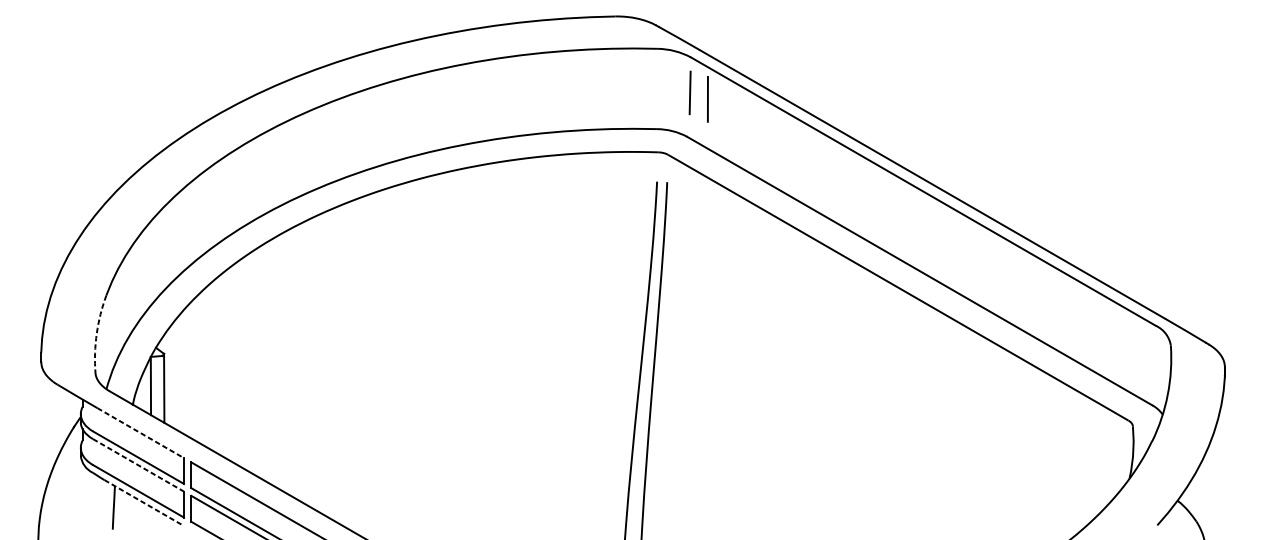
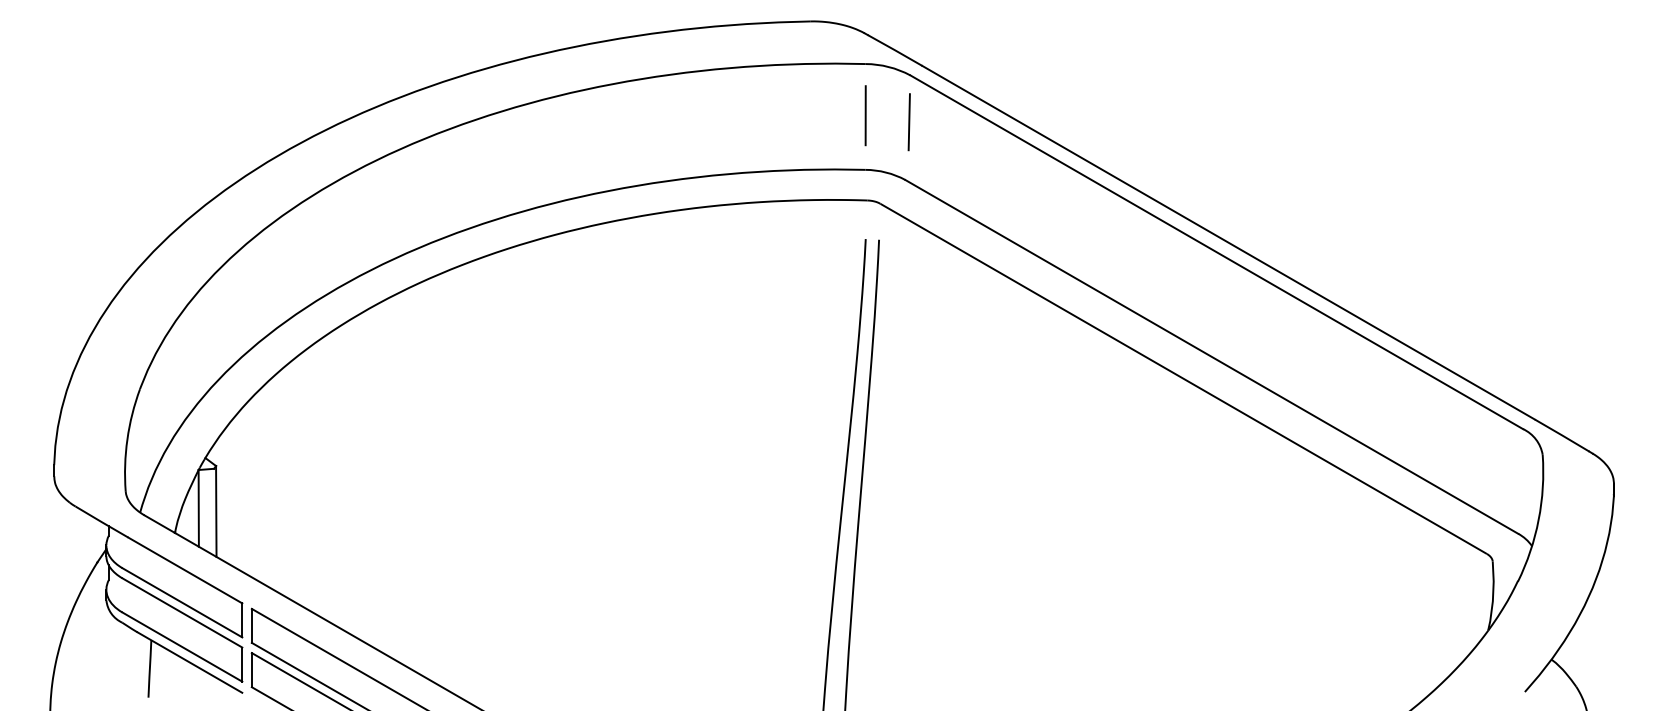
line: (707, 99) -> (865, 115), moved
arc: (96, 333) -> (127, 439), dashed -> solid
line: (140, 433) -> (185, 570), dashed -> solid
line: (138, 465) -> (182, 613), dashed -> solid
line: (144, 502) -> (190, 662), dashed -> solid

